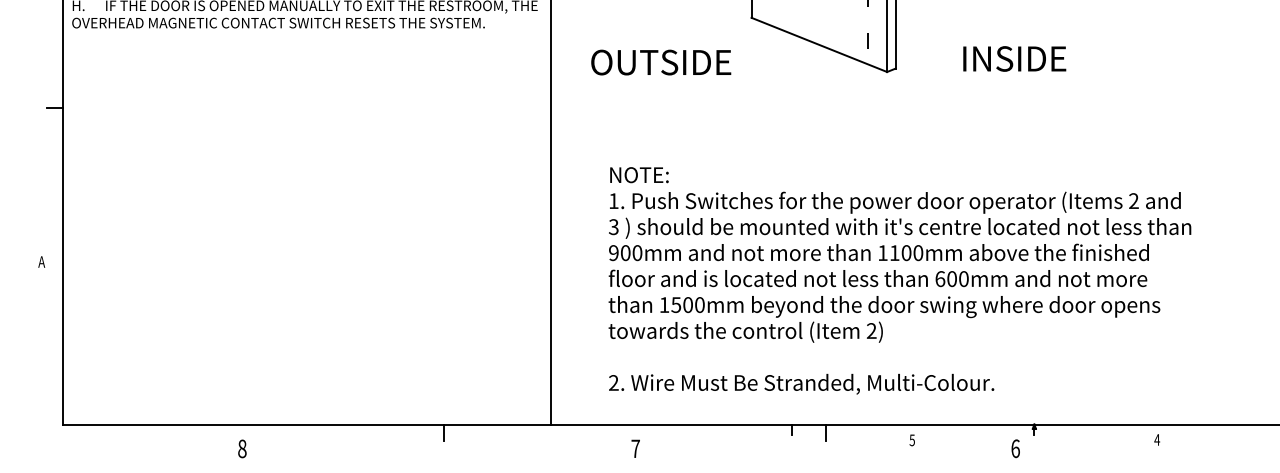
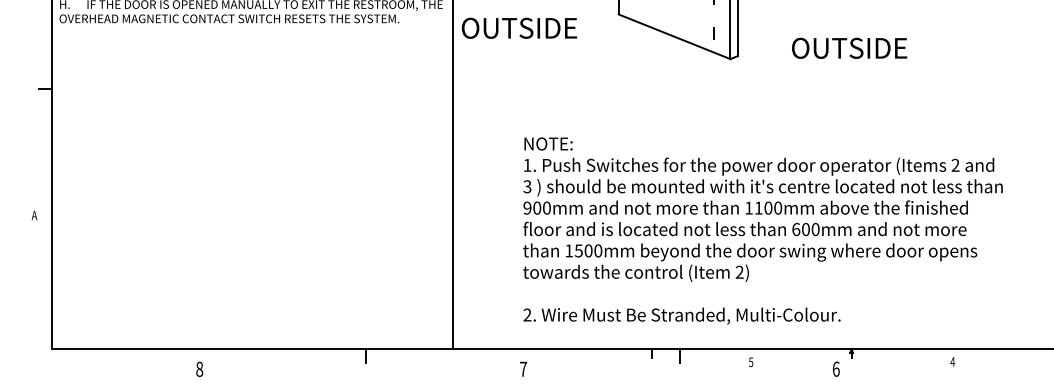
text: (1031, 57) -> (849, 47), INSIDE -> OUTSIDE
text: (660, 61) -> (518, 27), moved
text: (899, 280) -> (762, 230), moved

